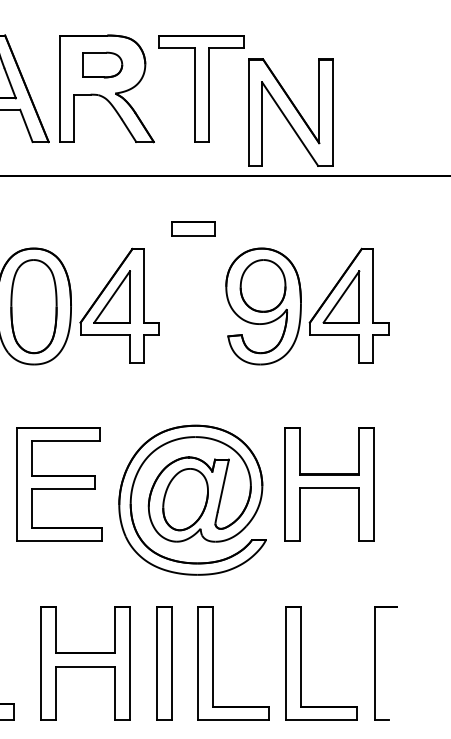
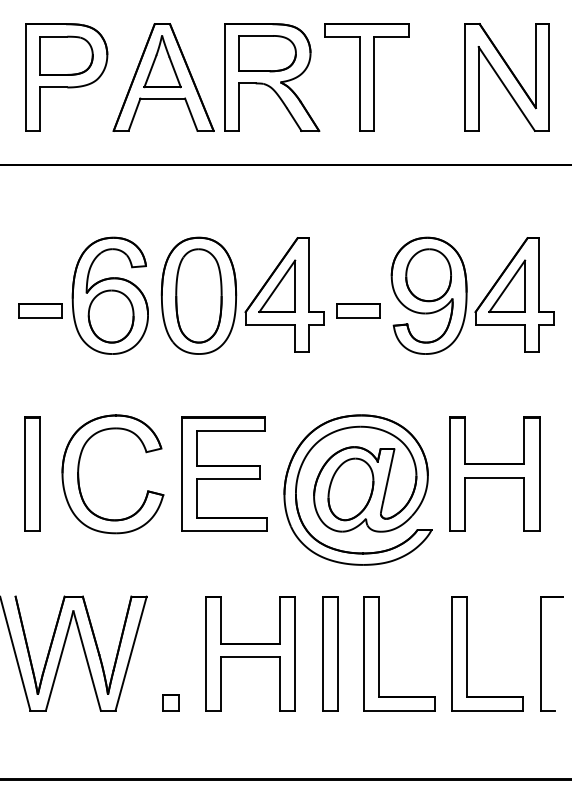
part: (102, 64) -> (267, 53), size x1.43
part: (289, 112) -> (506, 77), moved
part: (193, 228) -> (358, 310), moved

